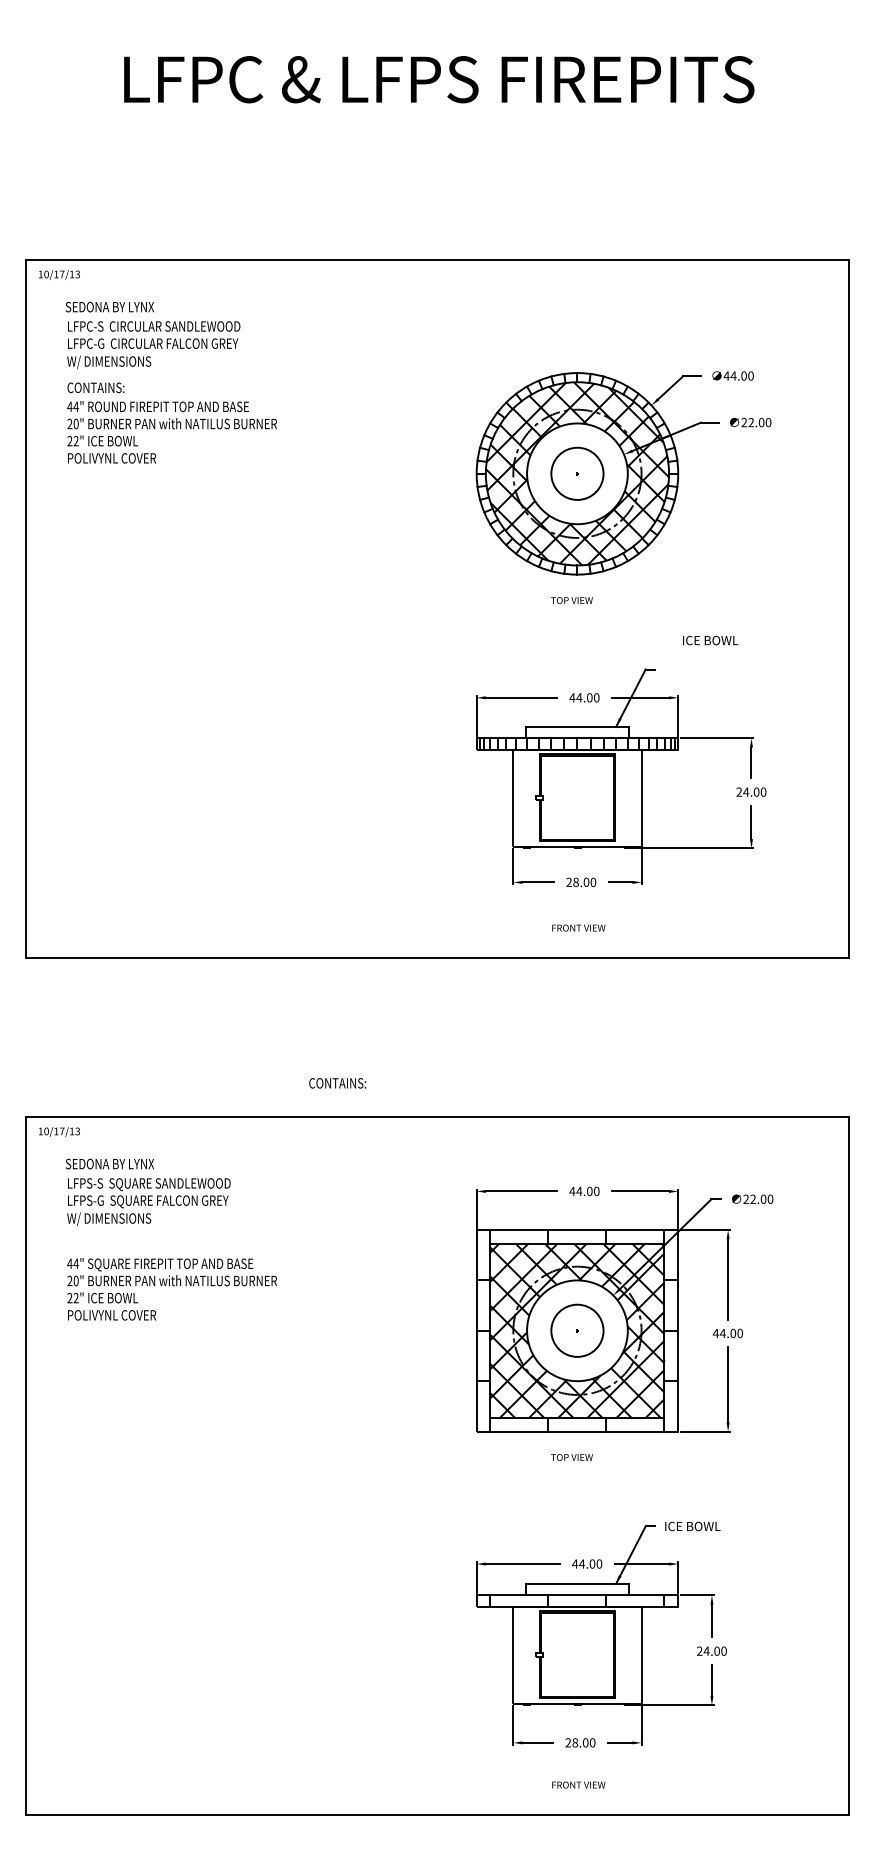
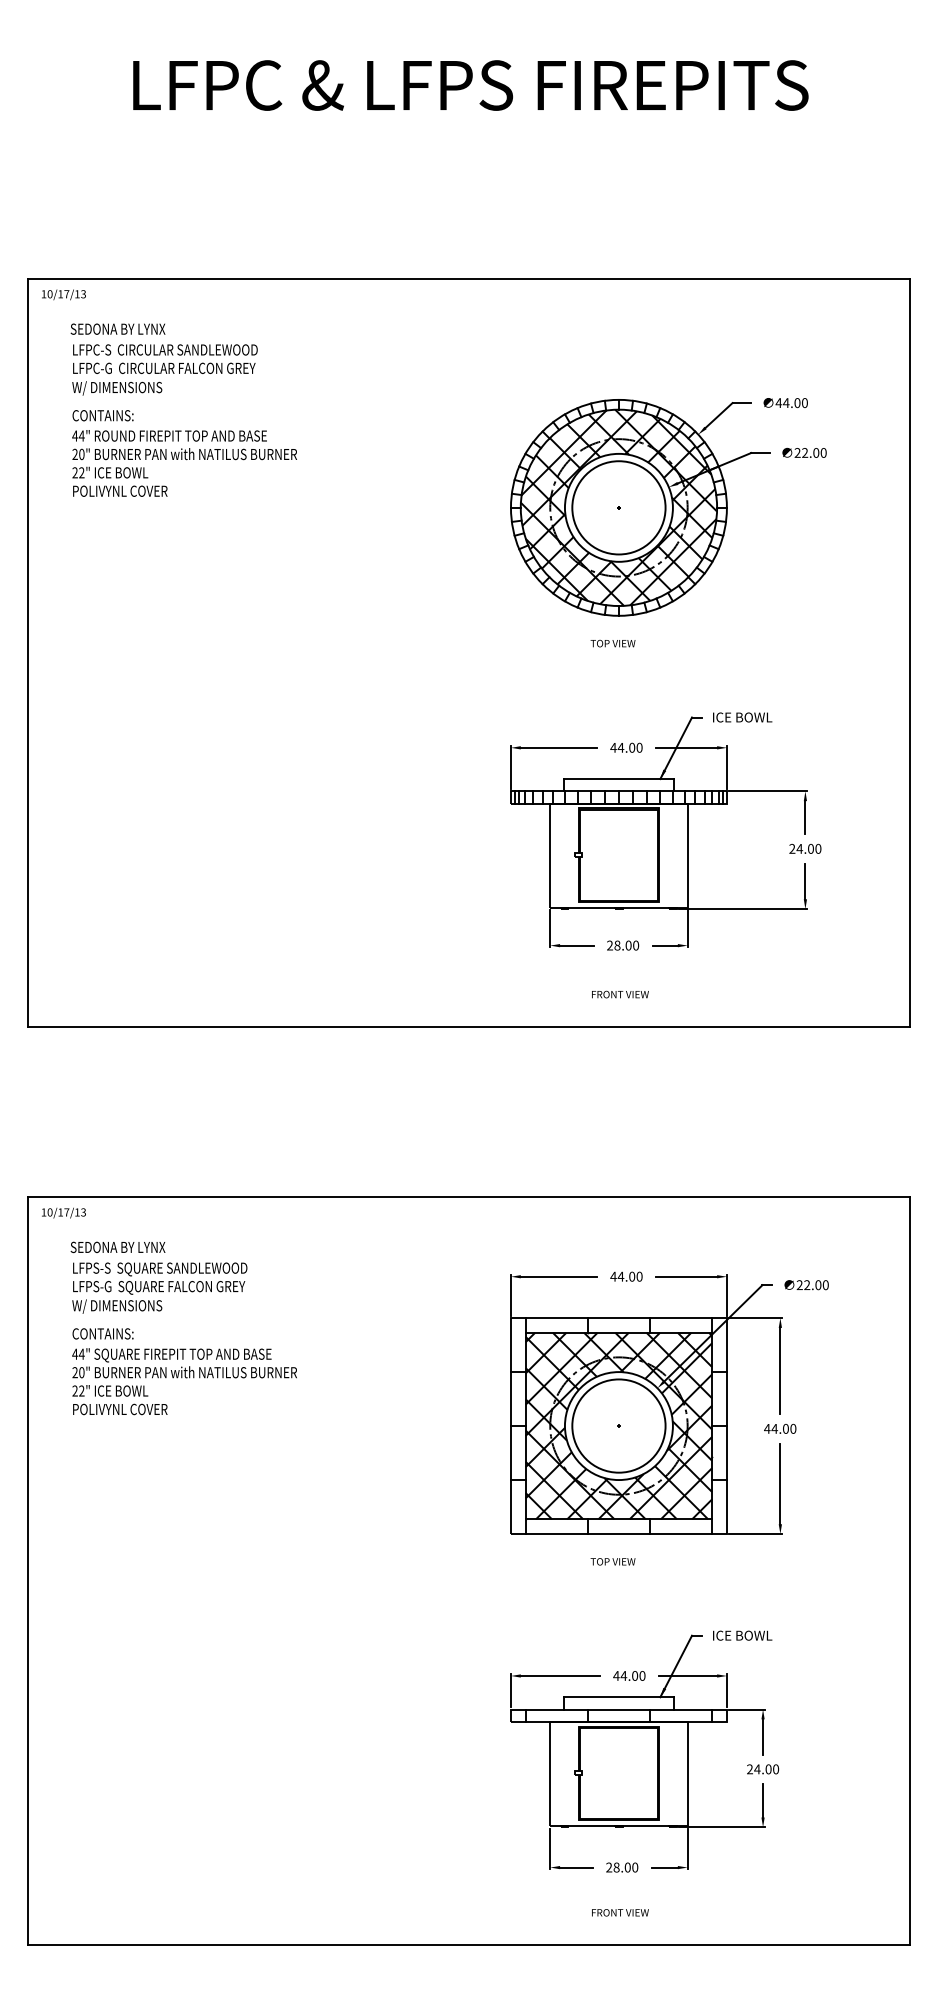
circle: (577, 473) -> (618, 507), size x1.67
text: (710, 640) -> (742, 717), moved
text: (337, 1082) -> (102, 1333), moved
circle: (577, 1330) -> (618, 1425), size x1.67

